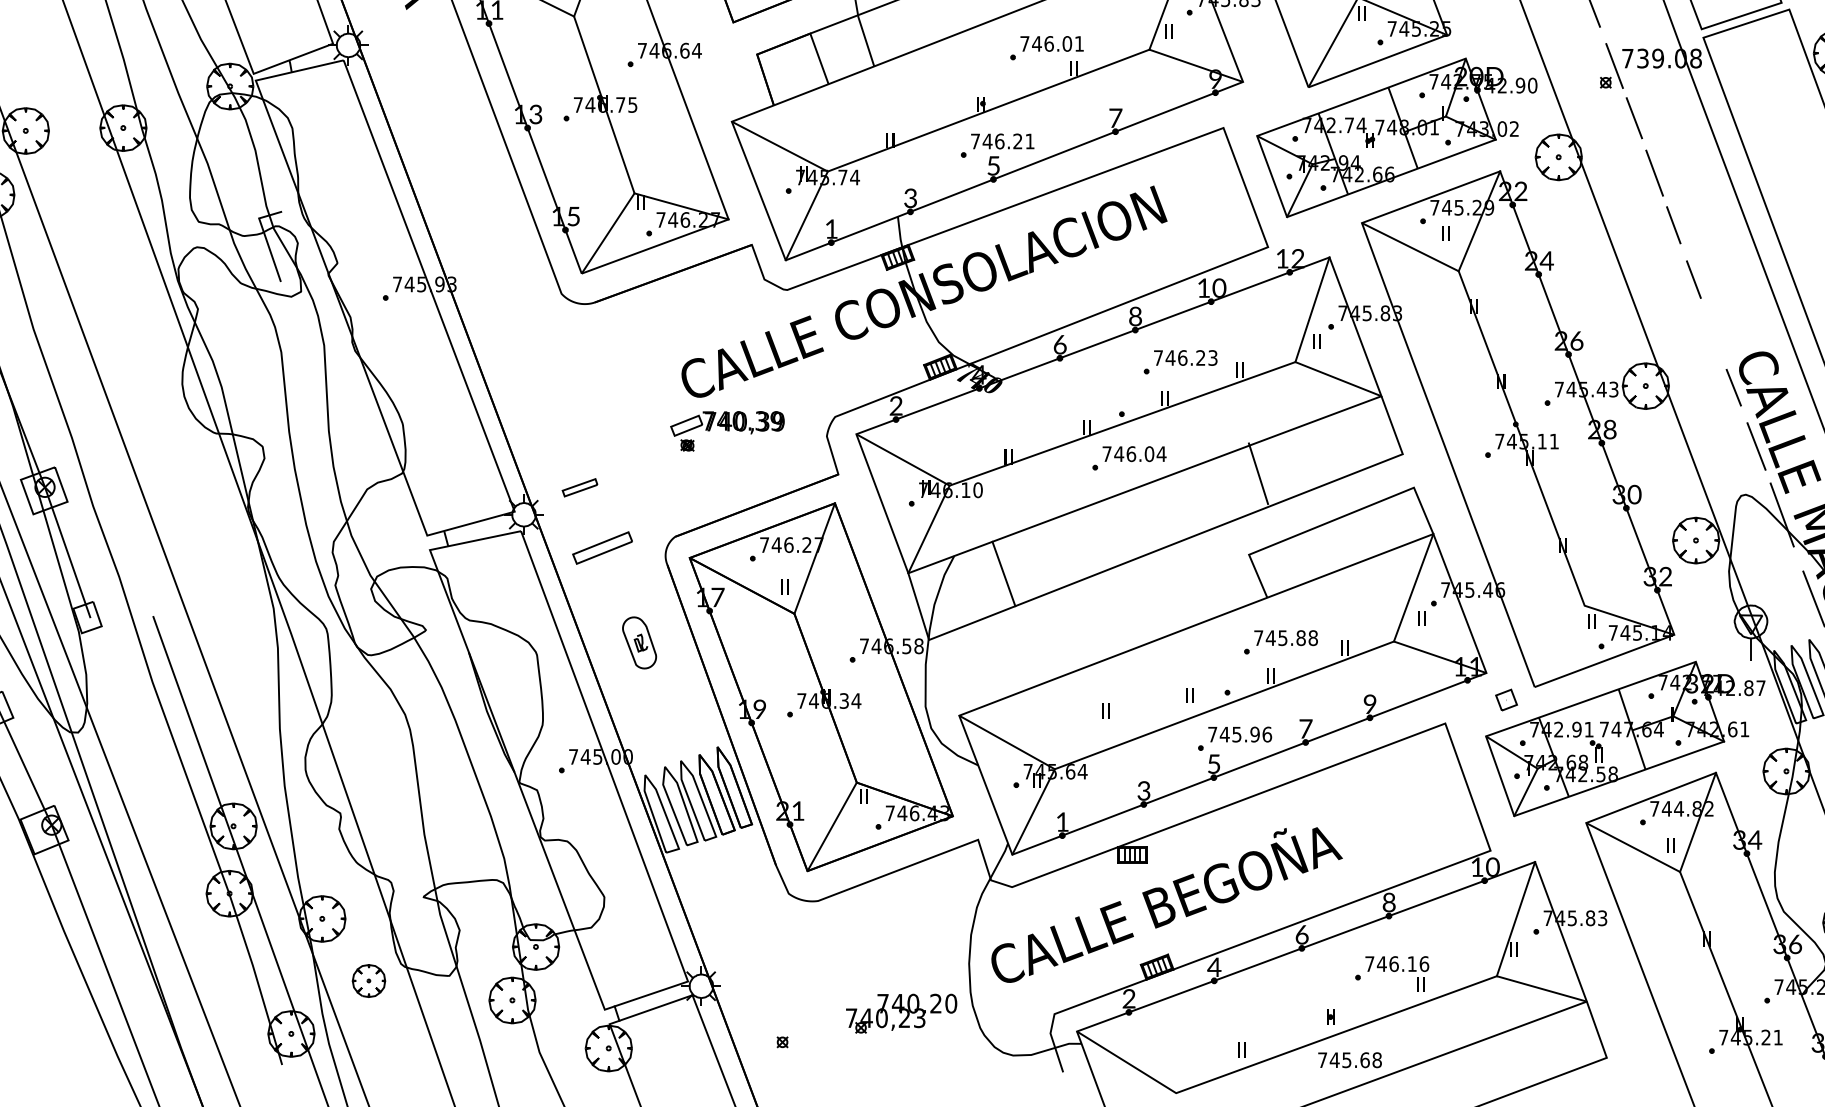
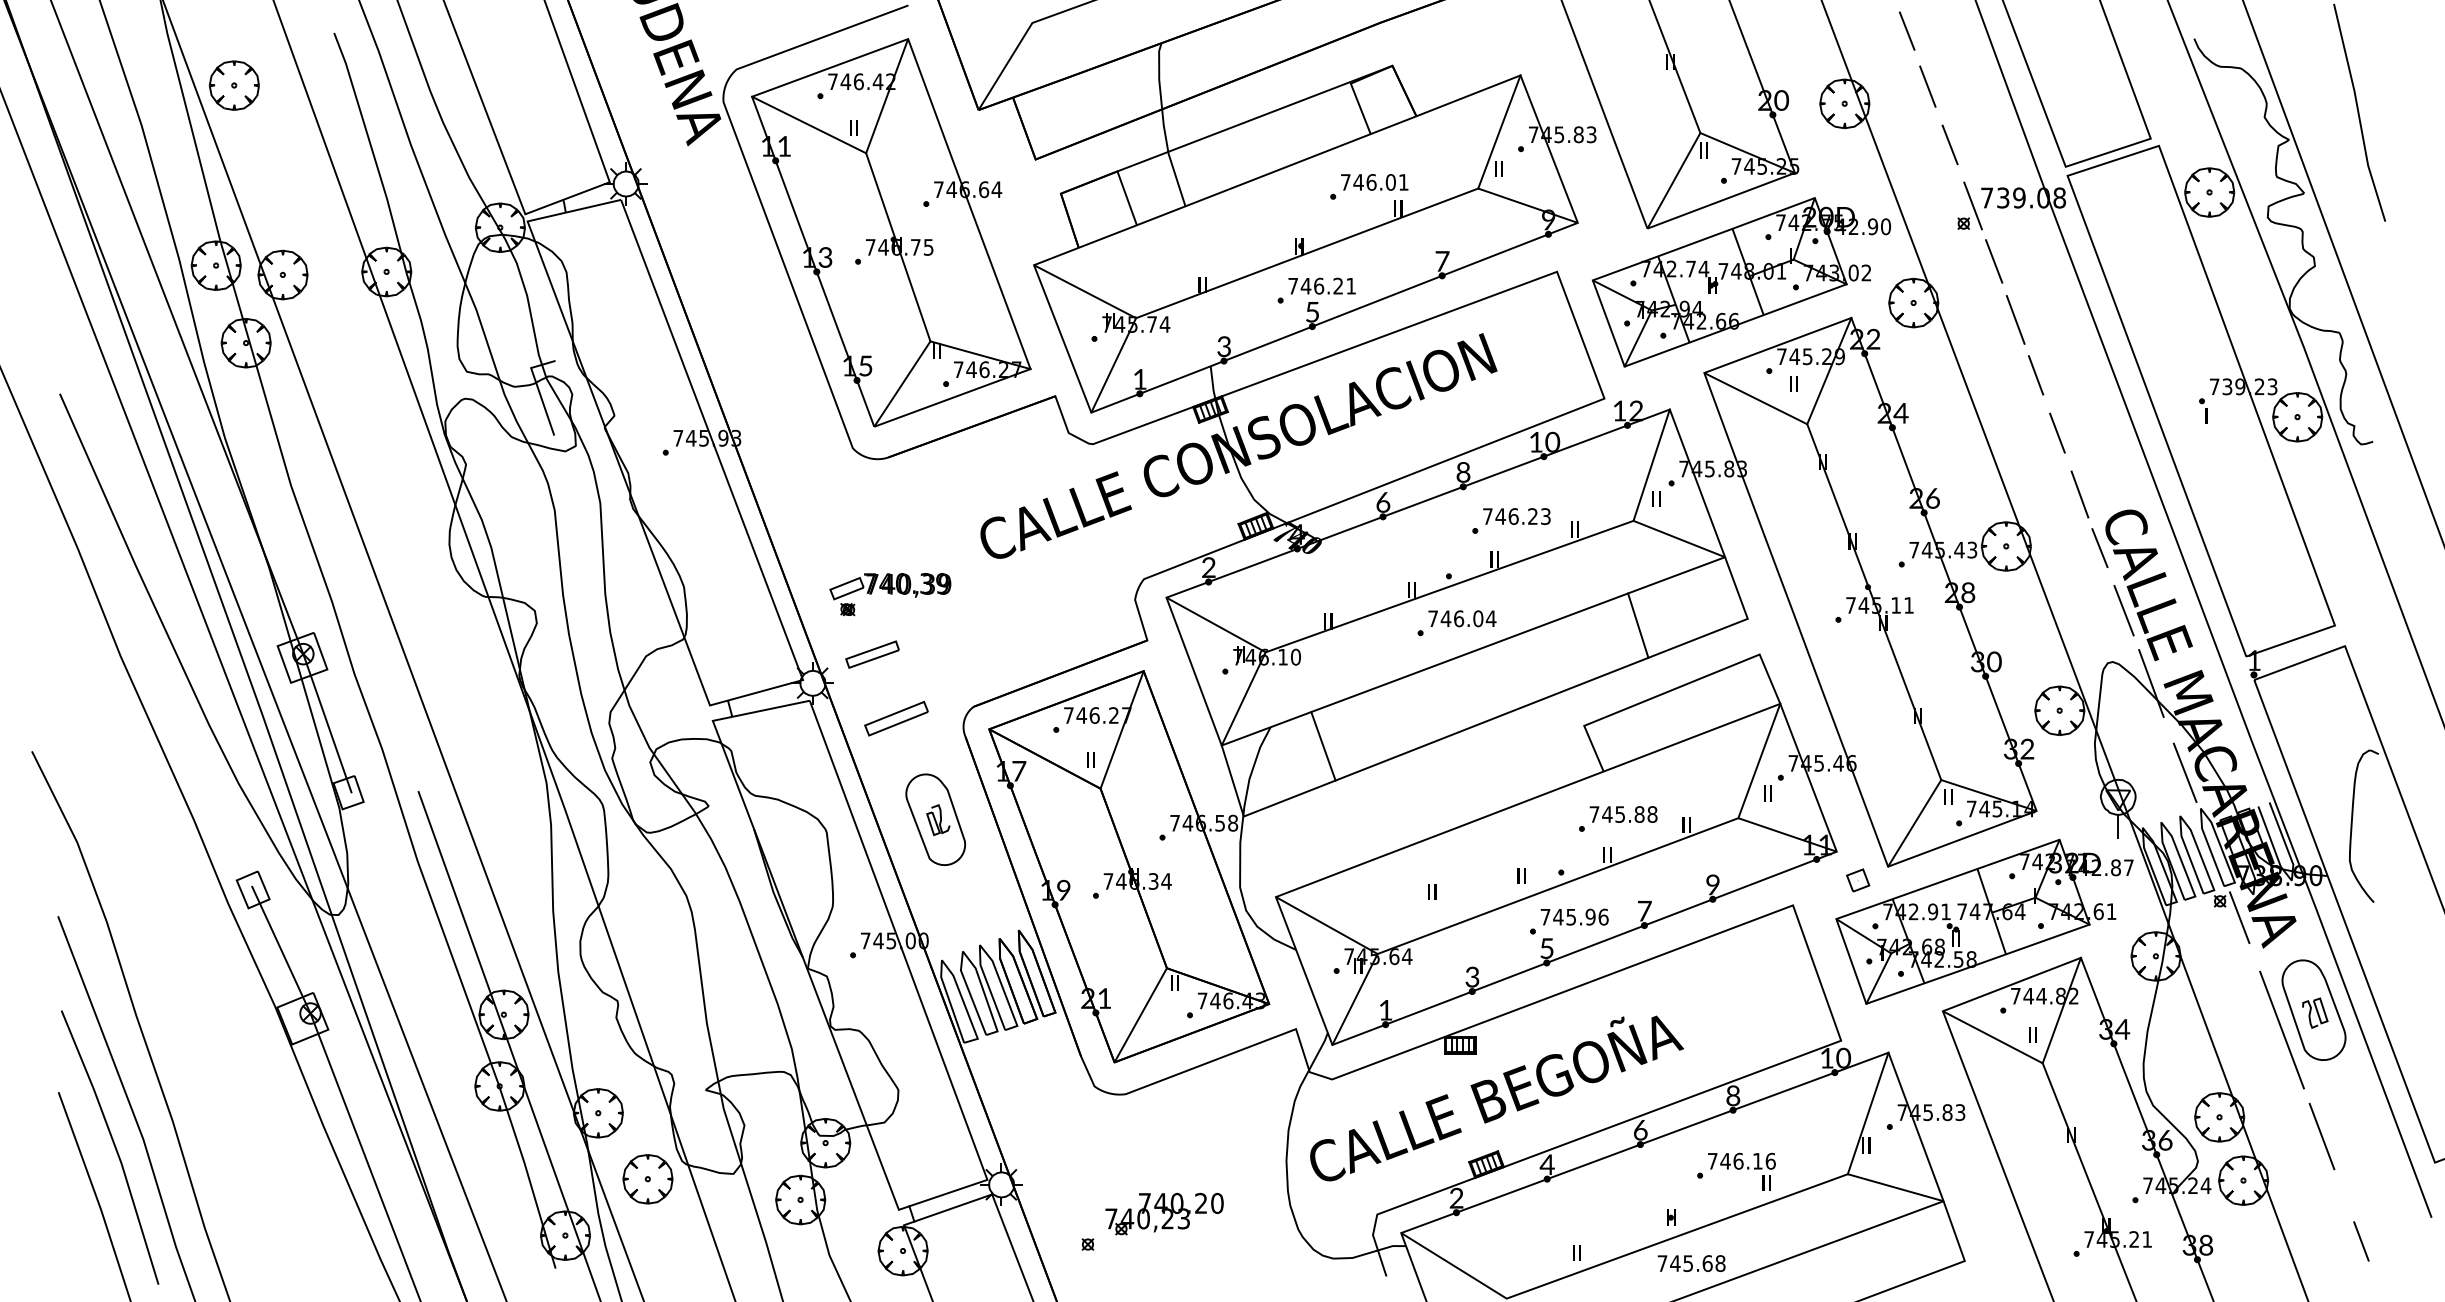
line: (1714, 337) -> (2079, 494), added
part: (727, 431) -> (890, 594), moved
line: (1258, 473) -> (1638, 625), moved
part: (580, 487) -> (872, 654), size x1.43
part: (639, 642) -> (935, 819), size x1.67
line: (1559, 646) -> (1914, 823), added
part: (368, 981) -> (647, 1179), size x1.43
part: (901, 1013) -> (1164, 1213), moved

